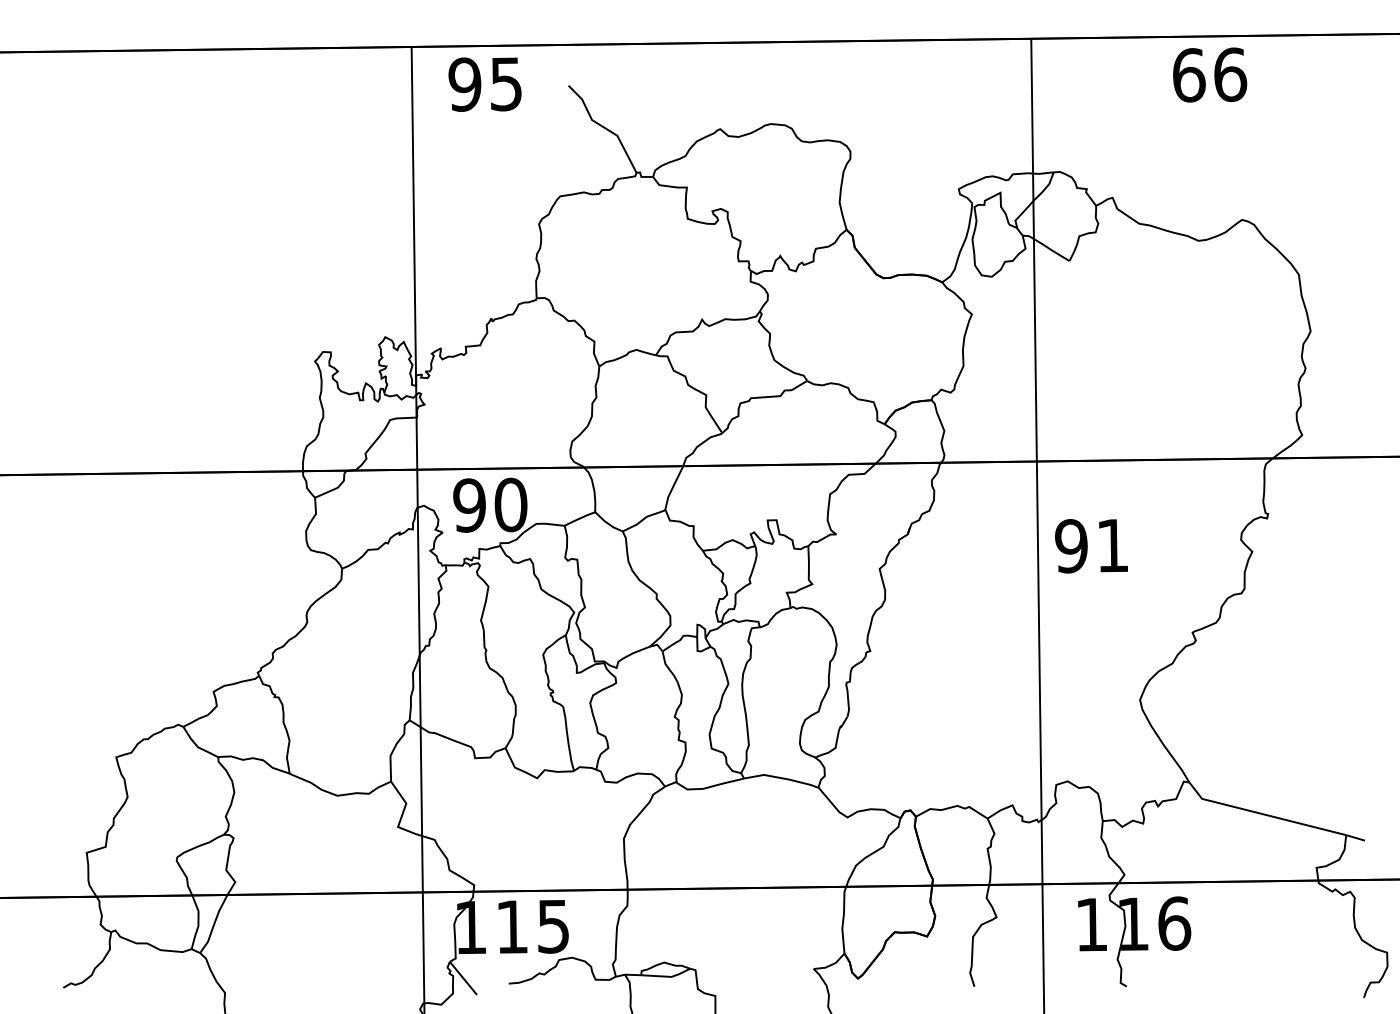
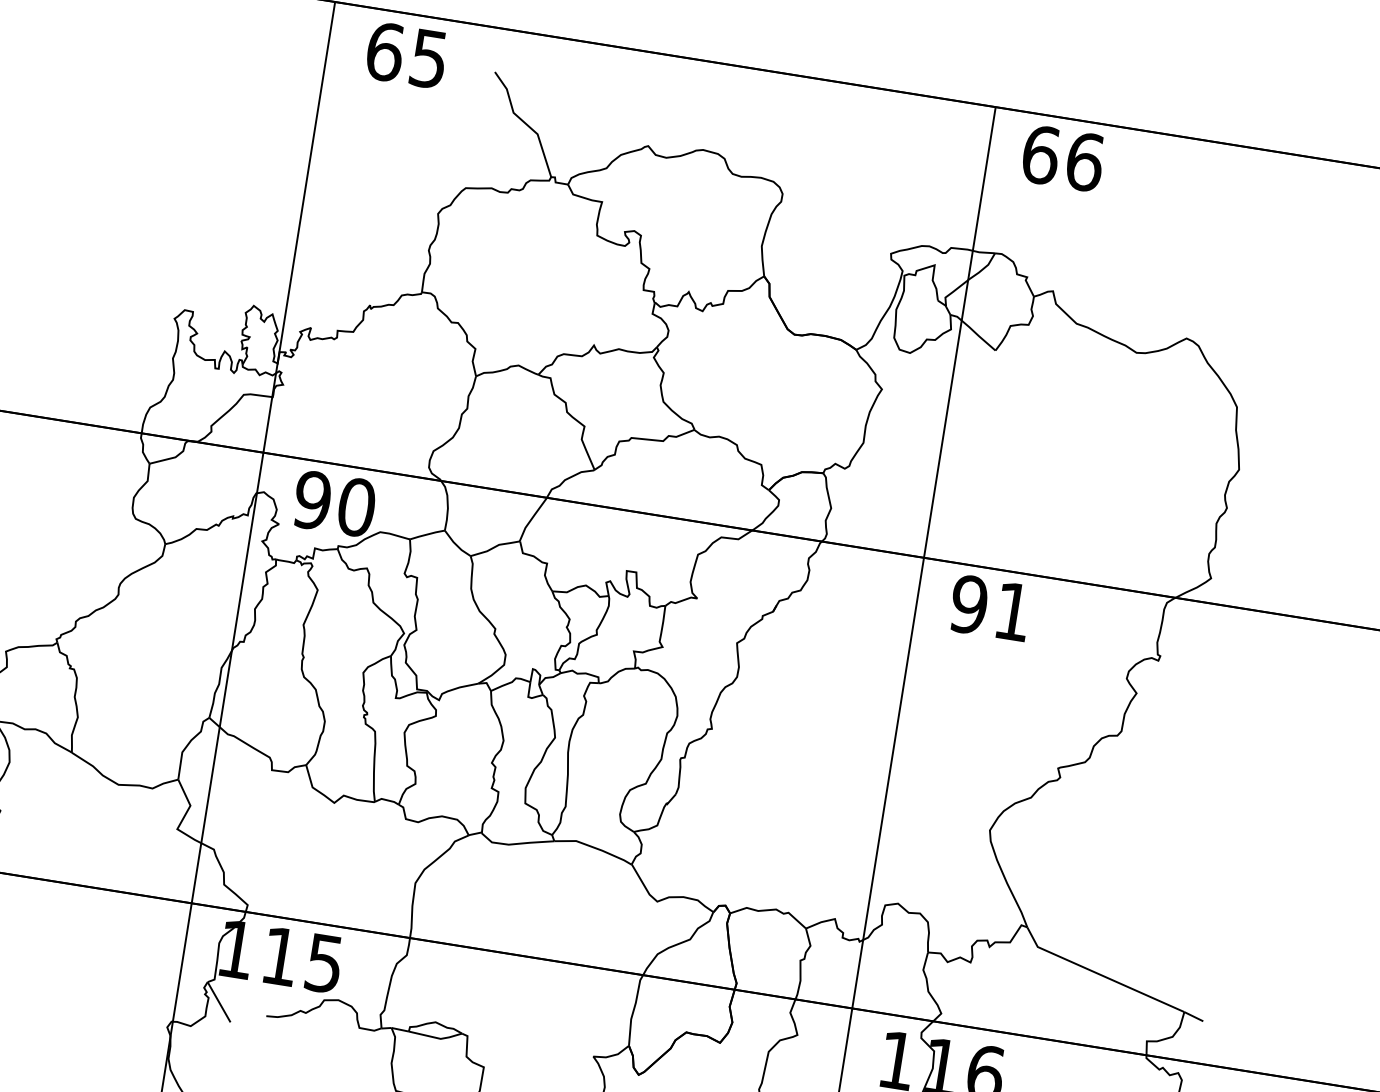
text: (1210, 74) -> (1063, 158), moved
text: (464, 84) -> (384, 51), 95 -> 65
text: (1091, 546) -> (990, 608), moved

